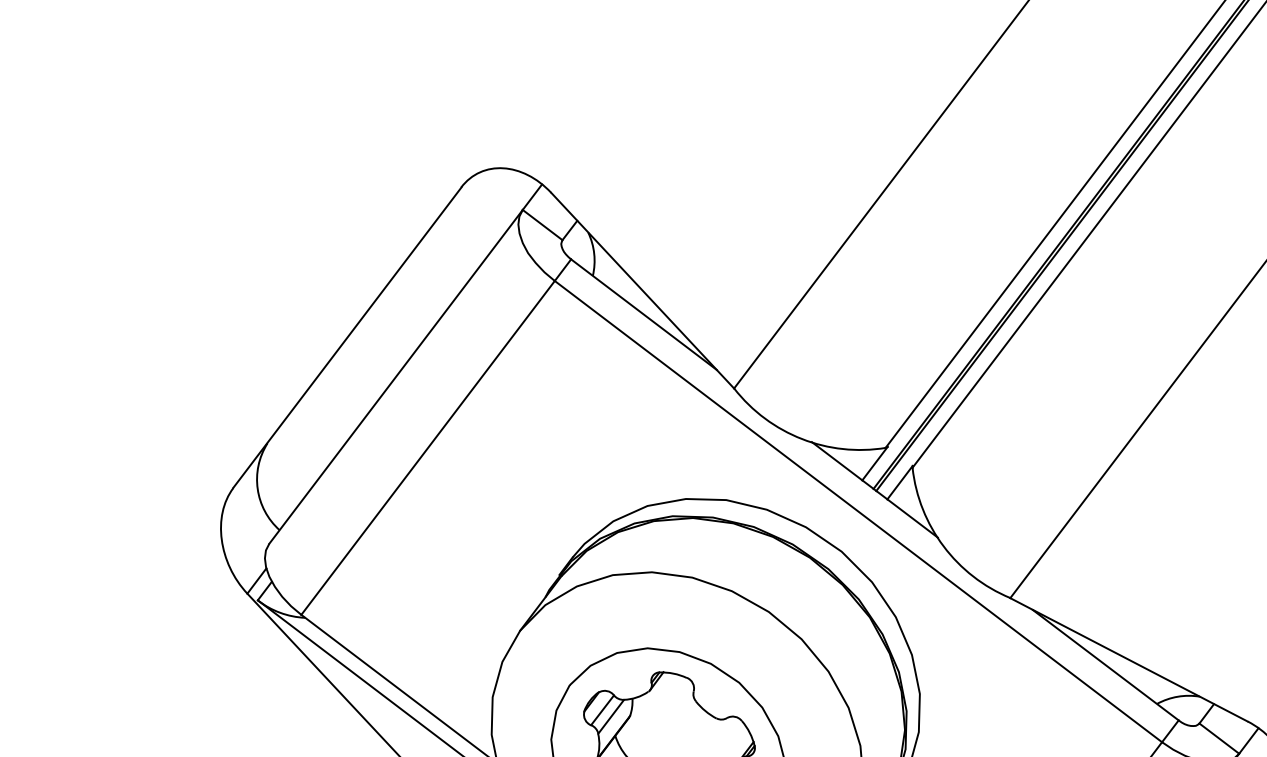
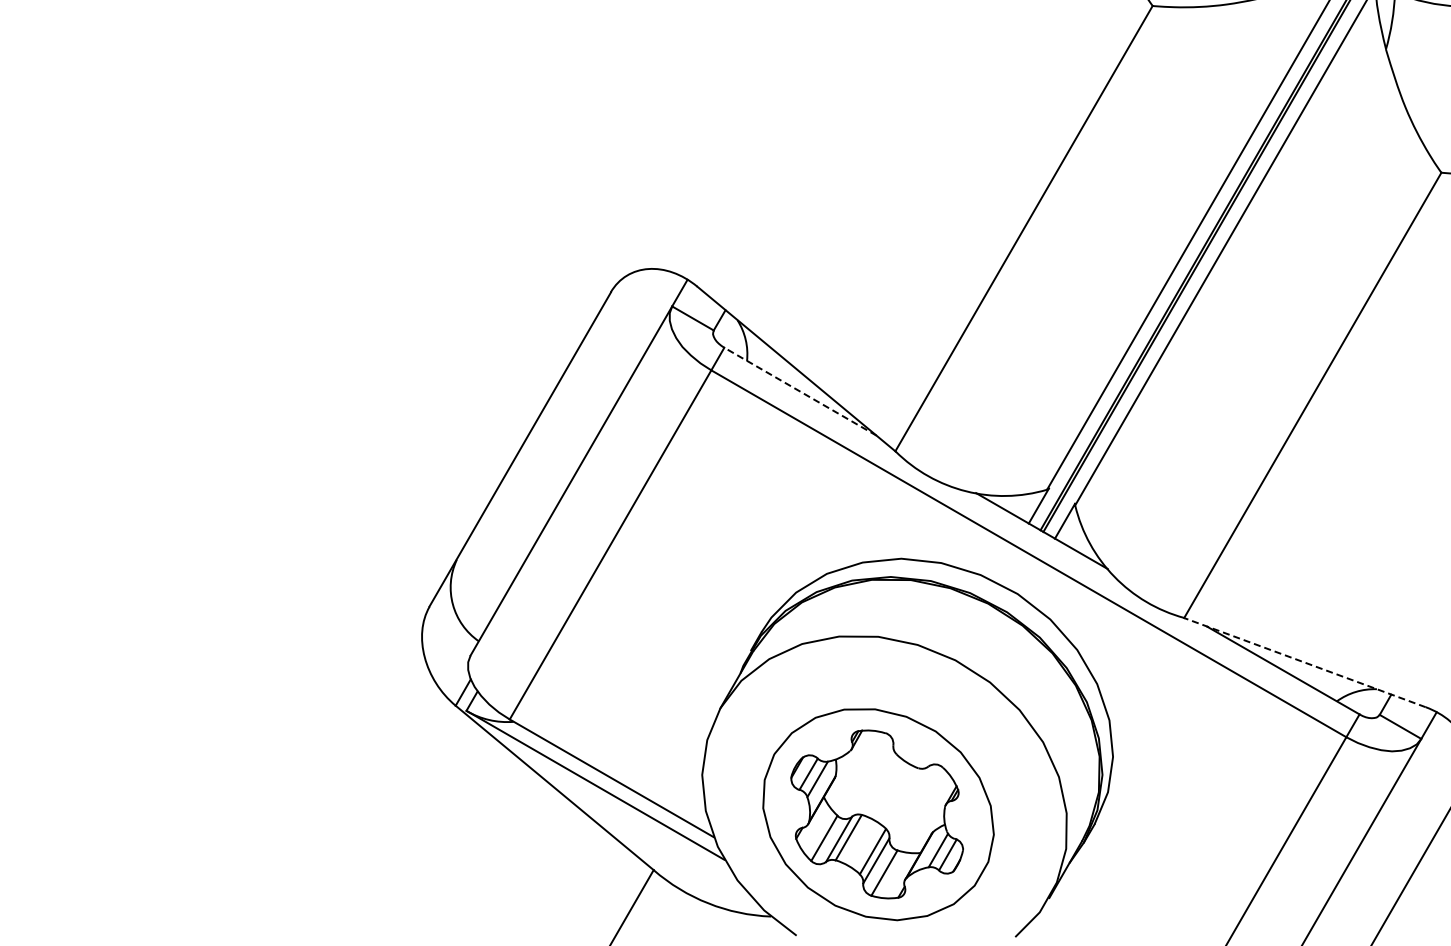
line: (644, 314) -> (800, 391), solid -> dashed
line: (1128, 659) -> (1304, 662), solid -> dashed

